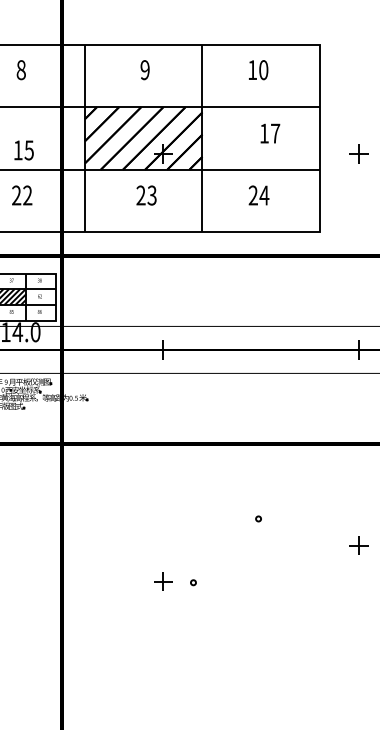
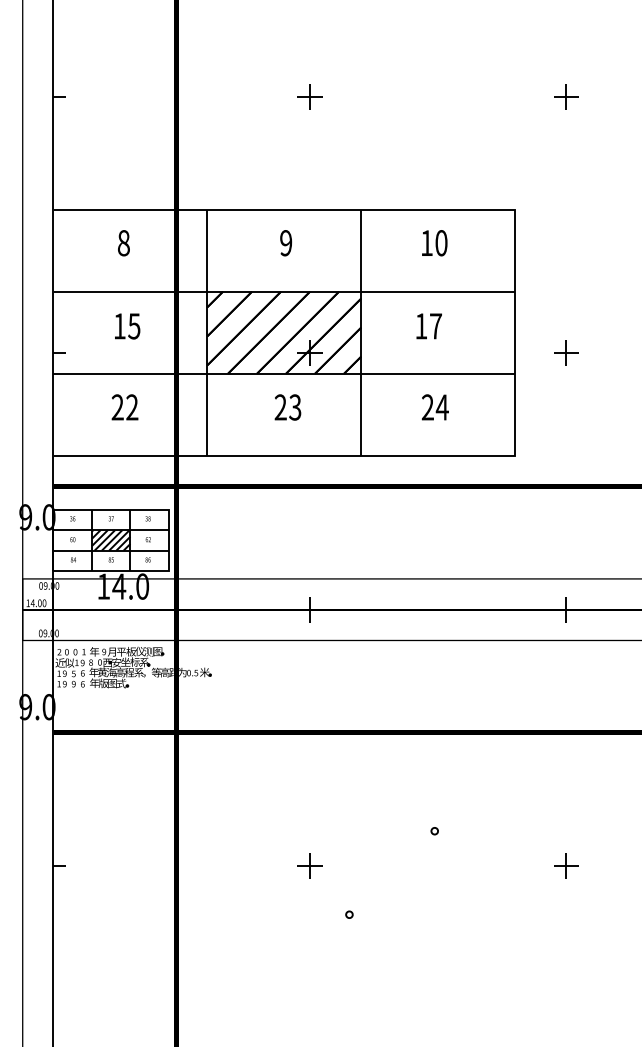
text: (269, 133) -> (428, 326), moved
text: (24, 150) -> (127, 326), moved
part: (162, 581) -> (309, 865), moved

